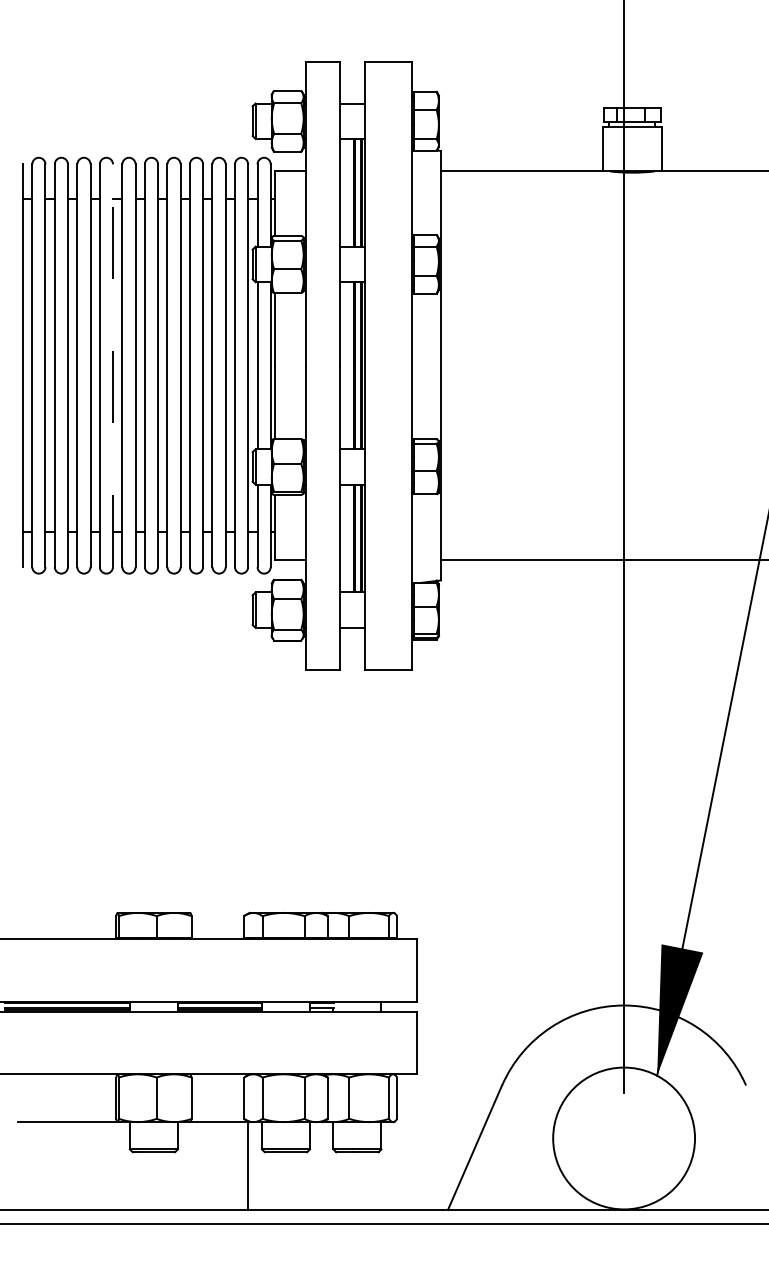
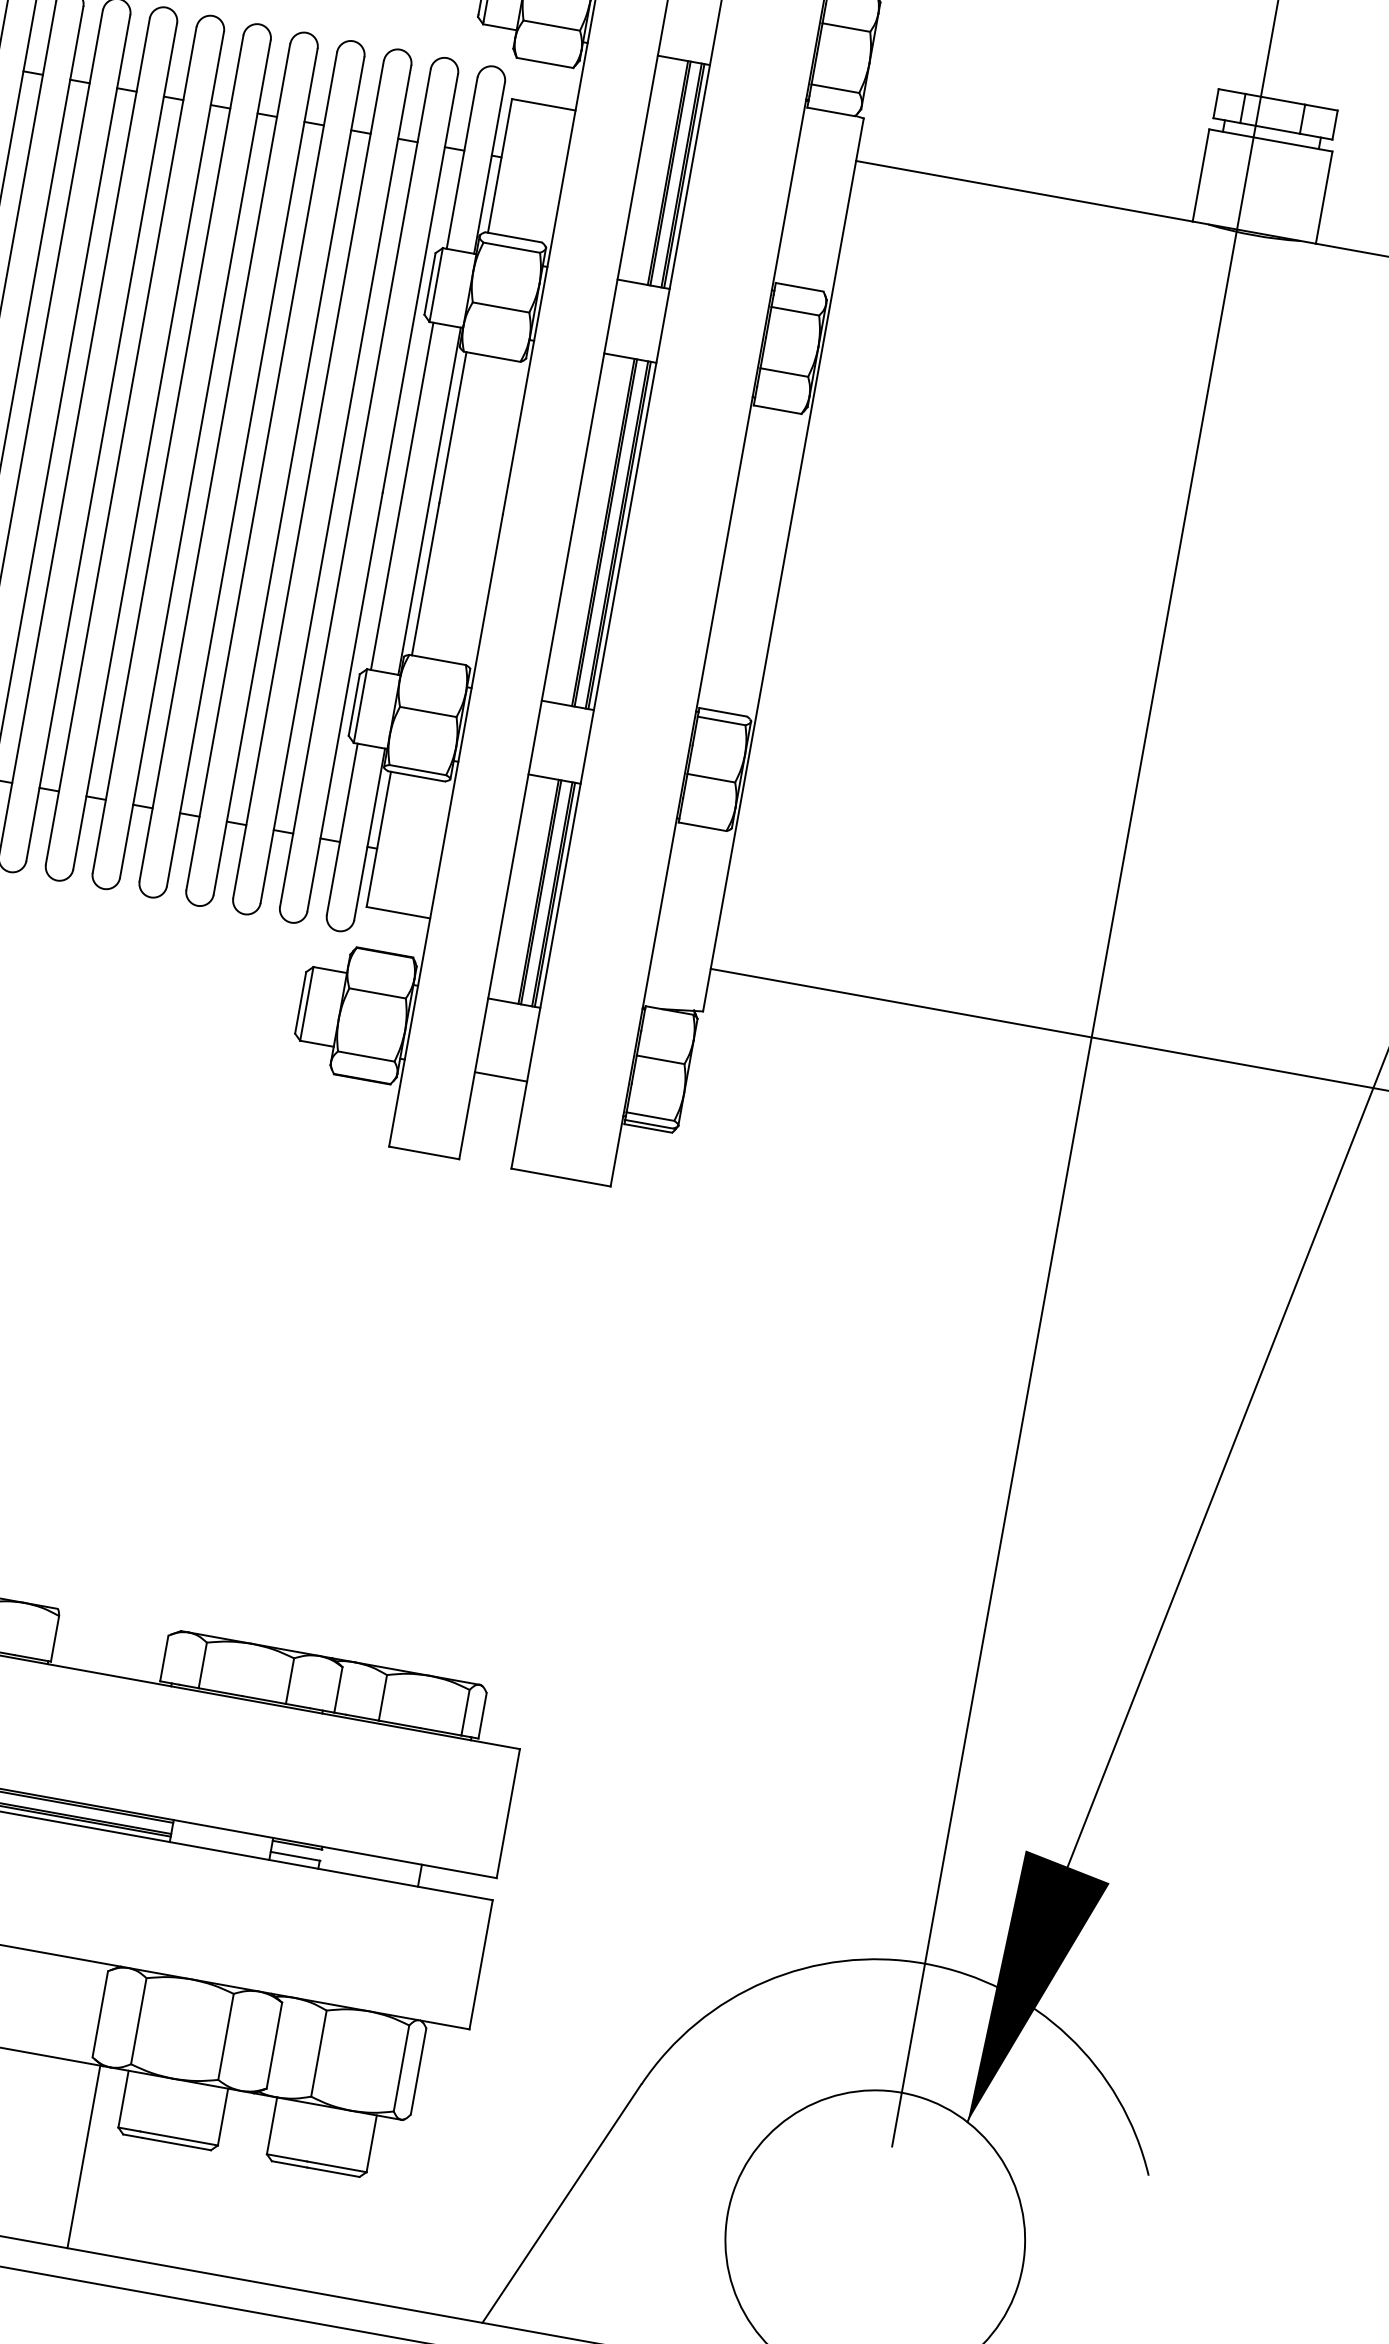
line: (112, 365) -> (100, 441), dashed -> solid

